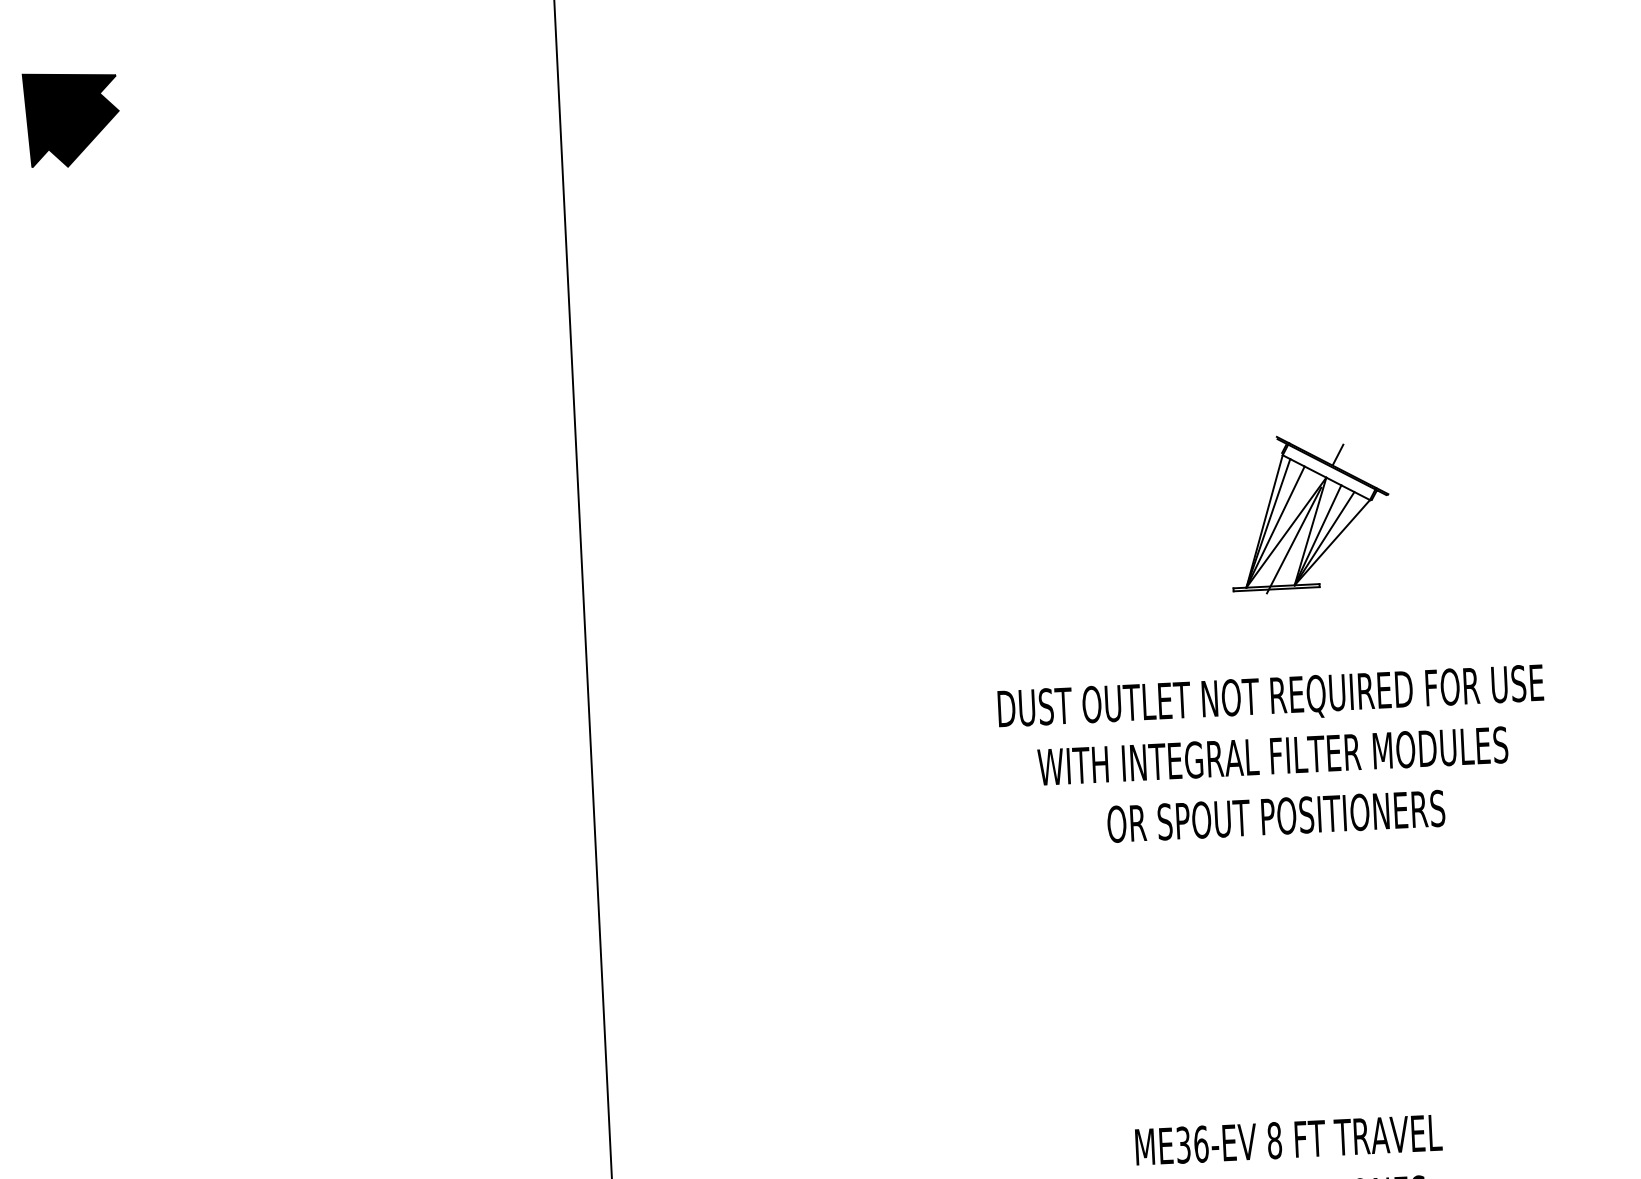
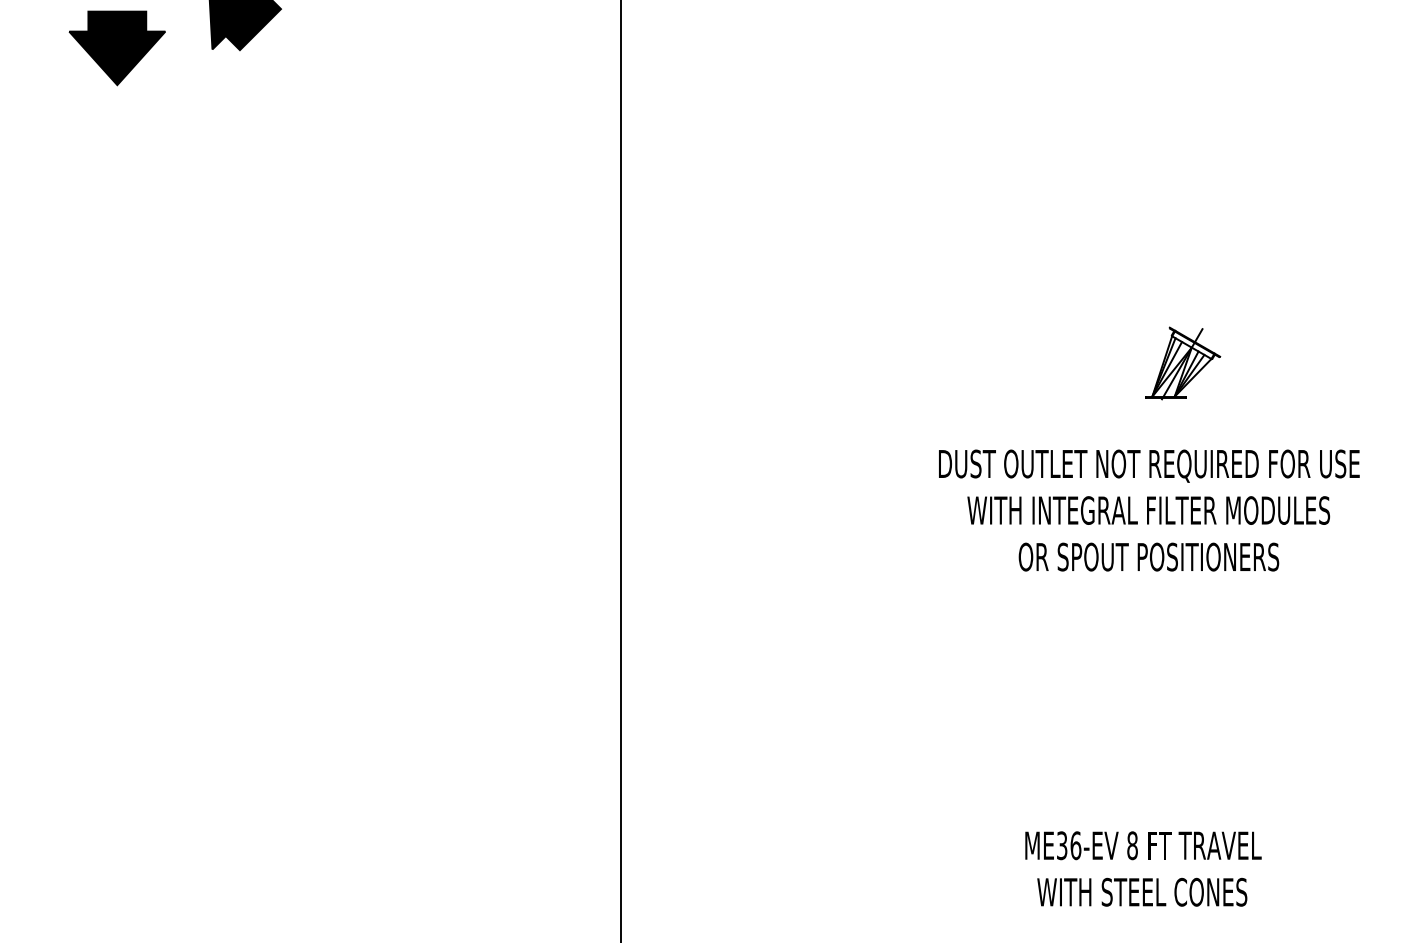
part: (1310, 512) -> (1183, 363), size x0.6
text: (1273, 756) -> (1149, 510), moved

